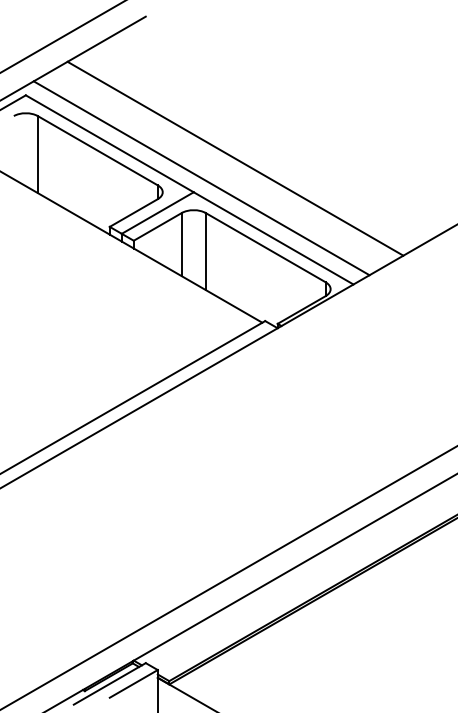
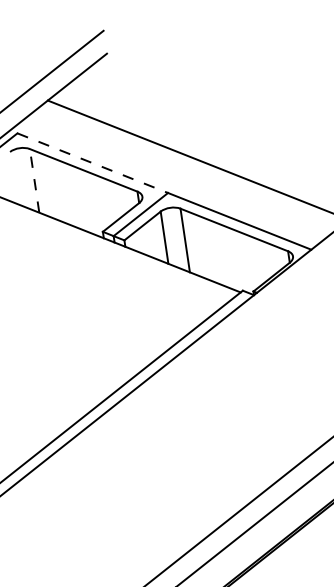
line: (109, 143) -> (92, 162), solid -> dashed
line: (37, 154) -> (34, 180), solid -> dashed
line: (201, 178) -> (172, 180), removed

